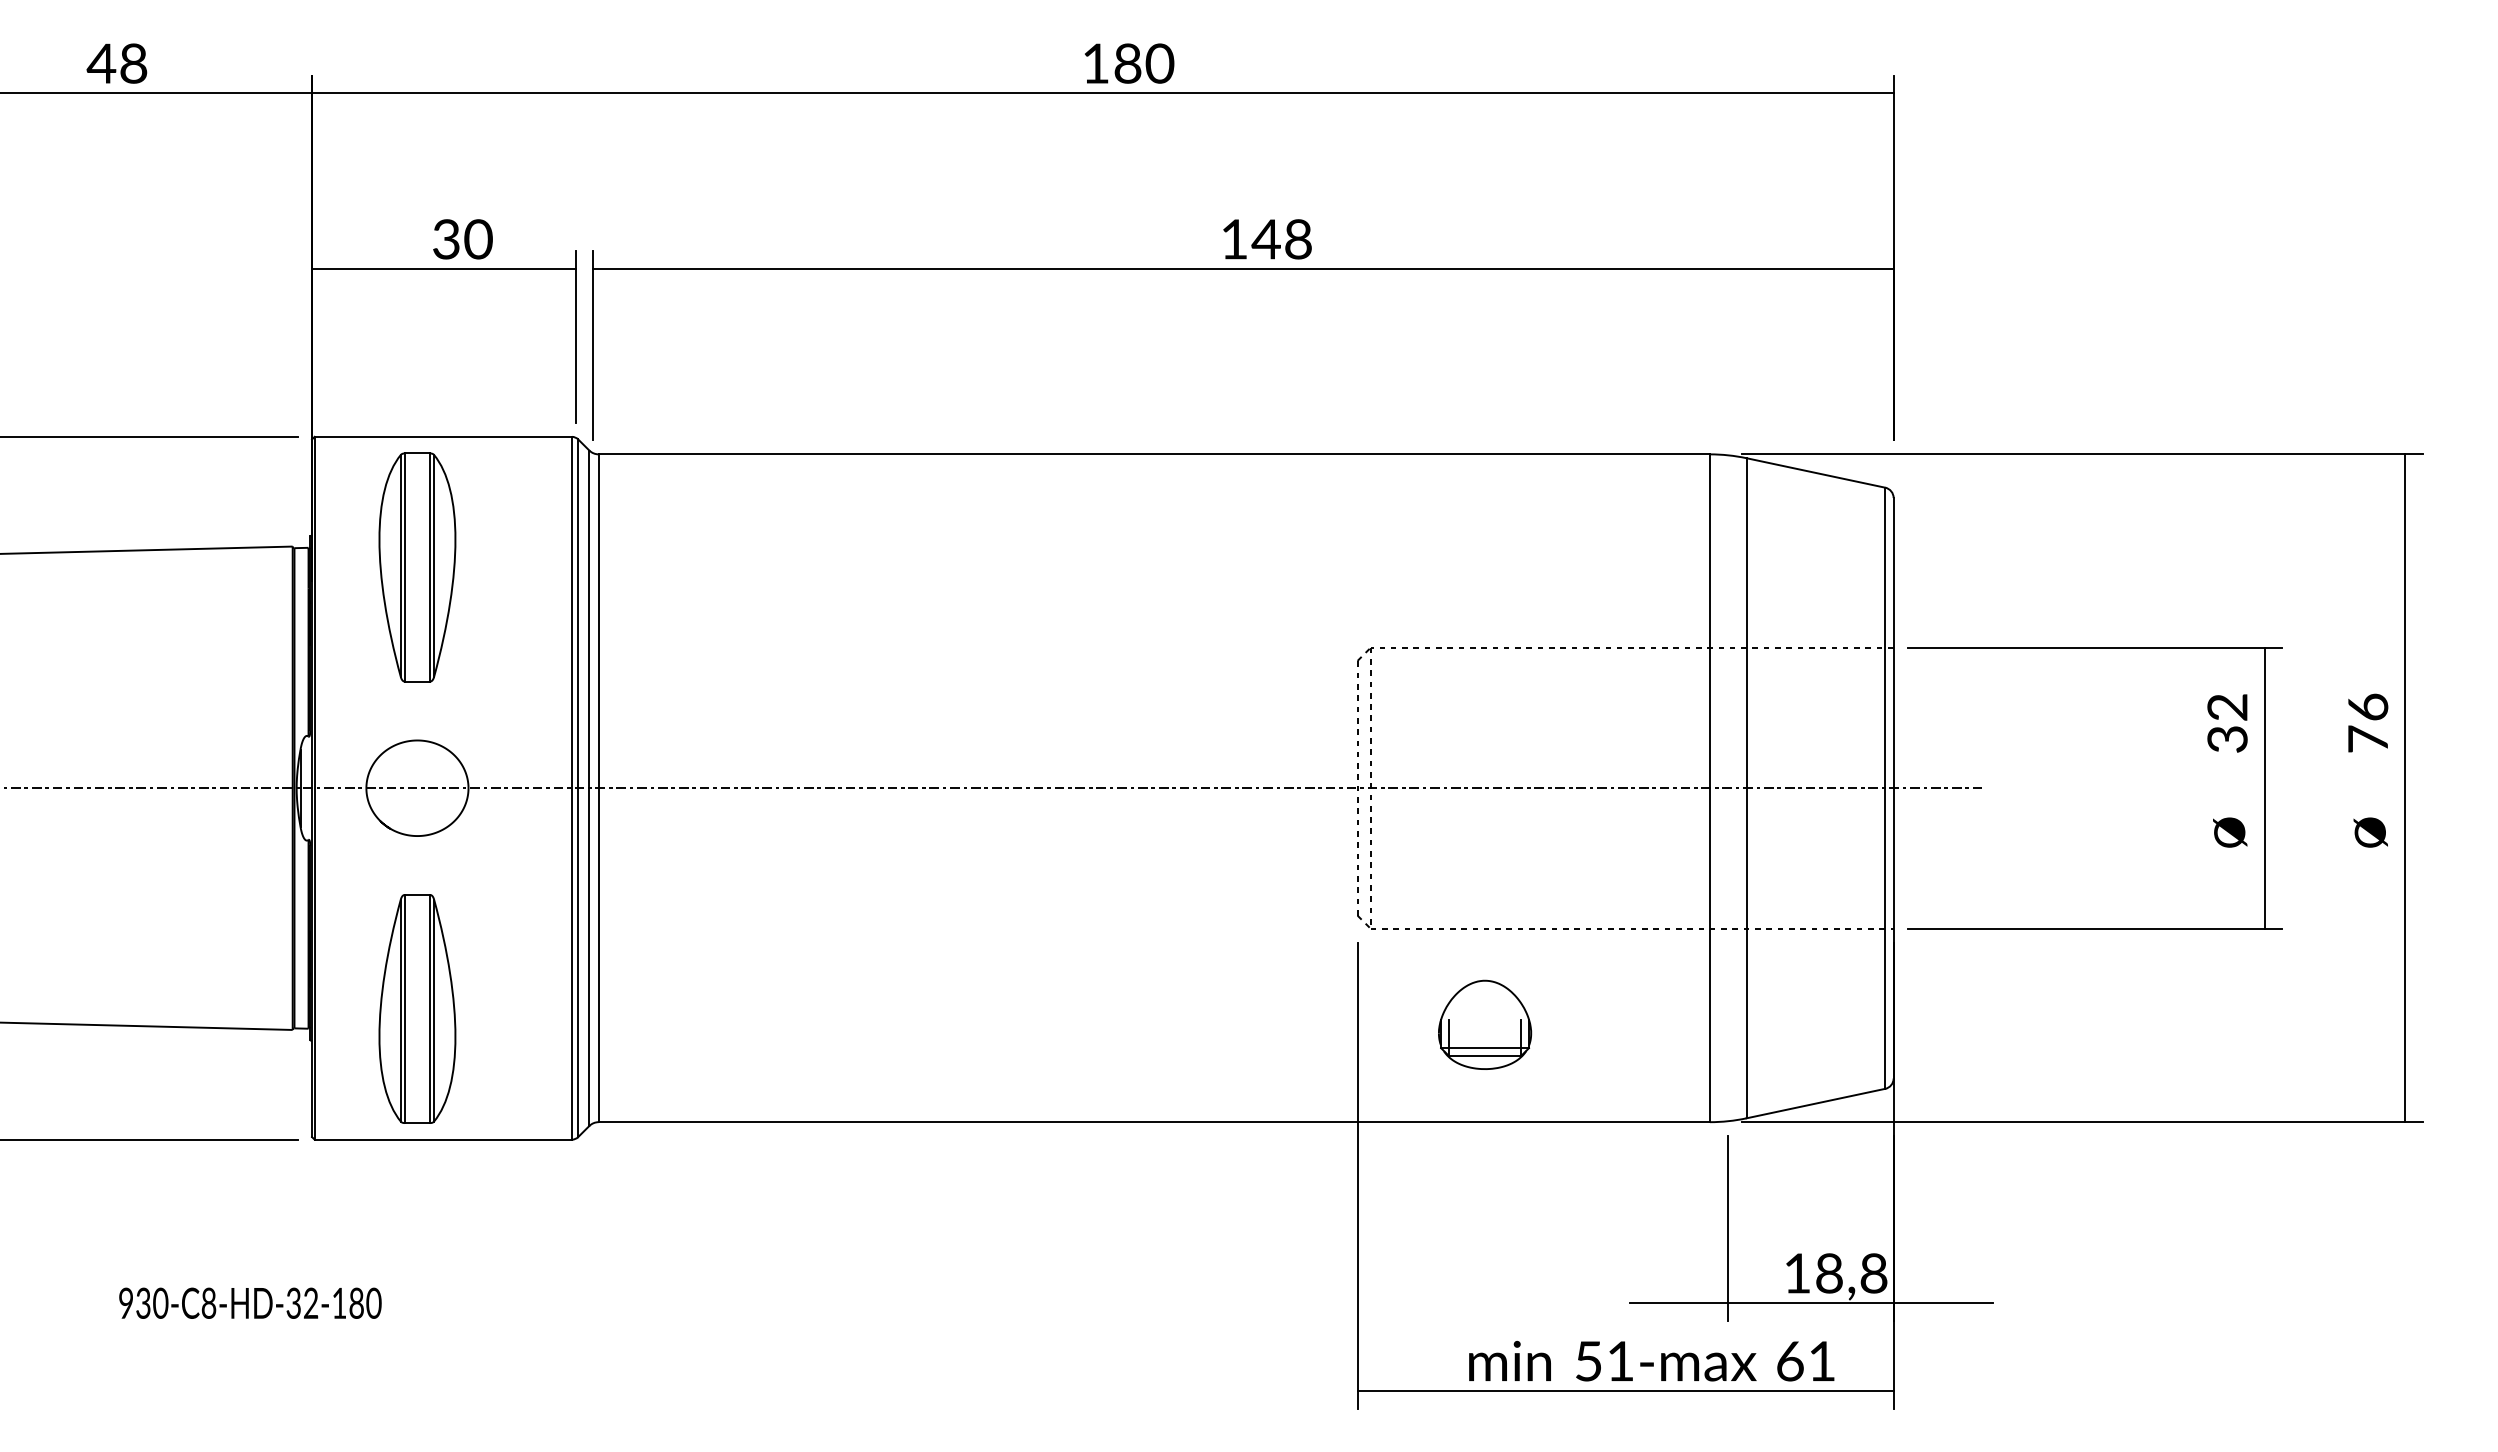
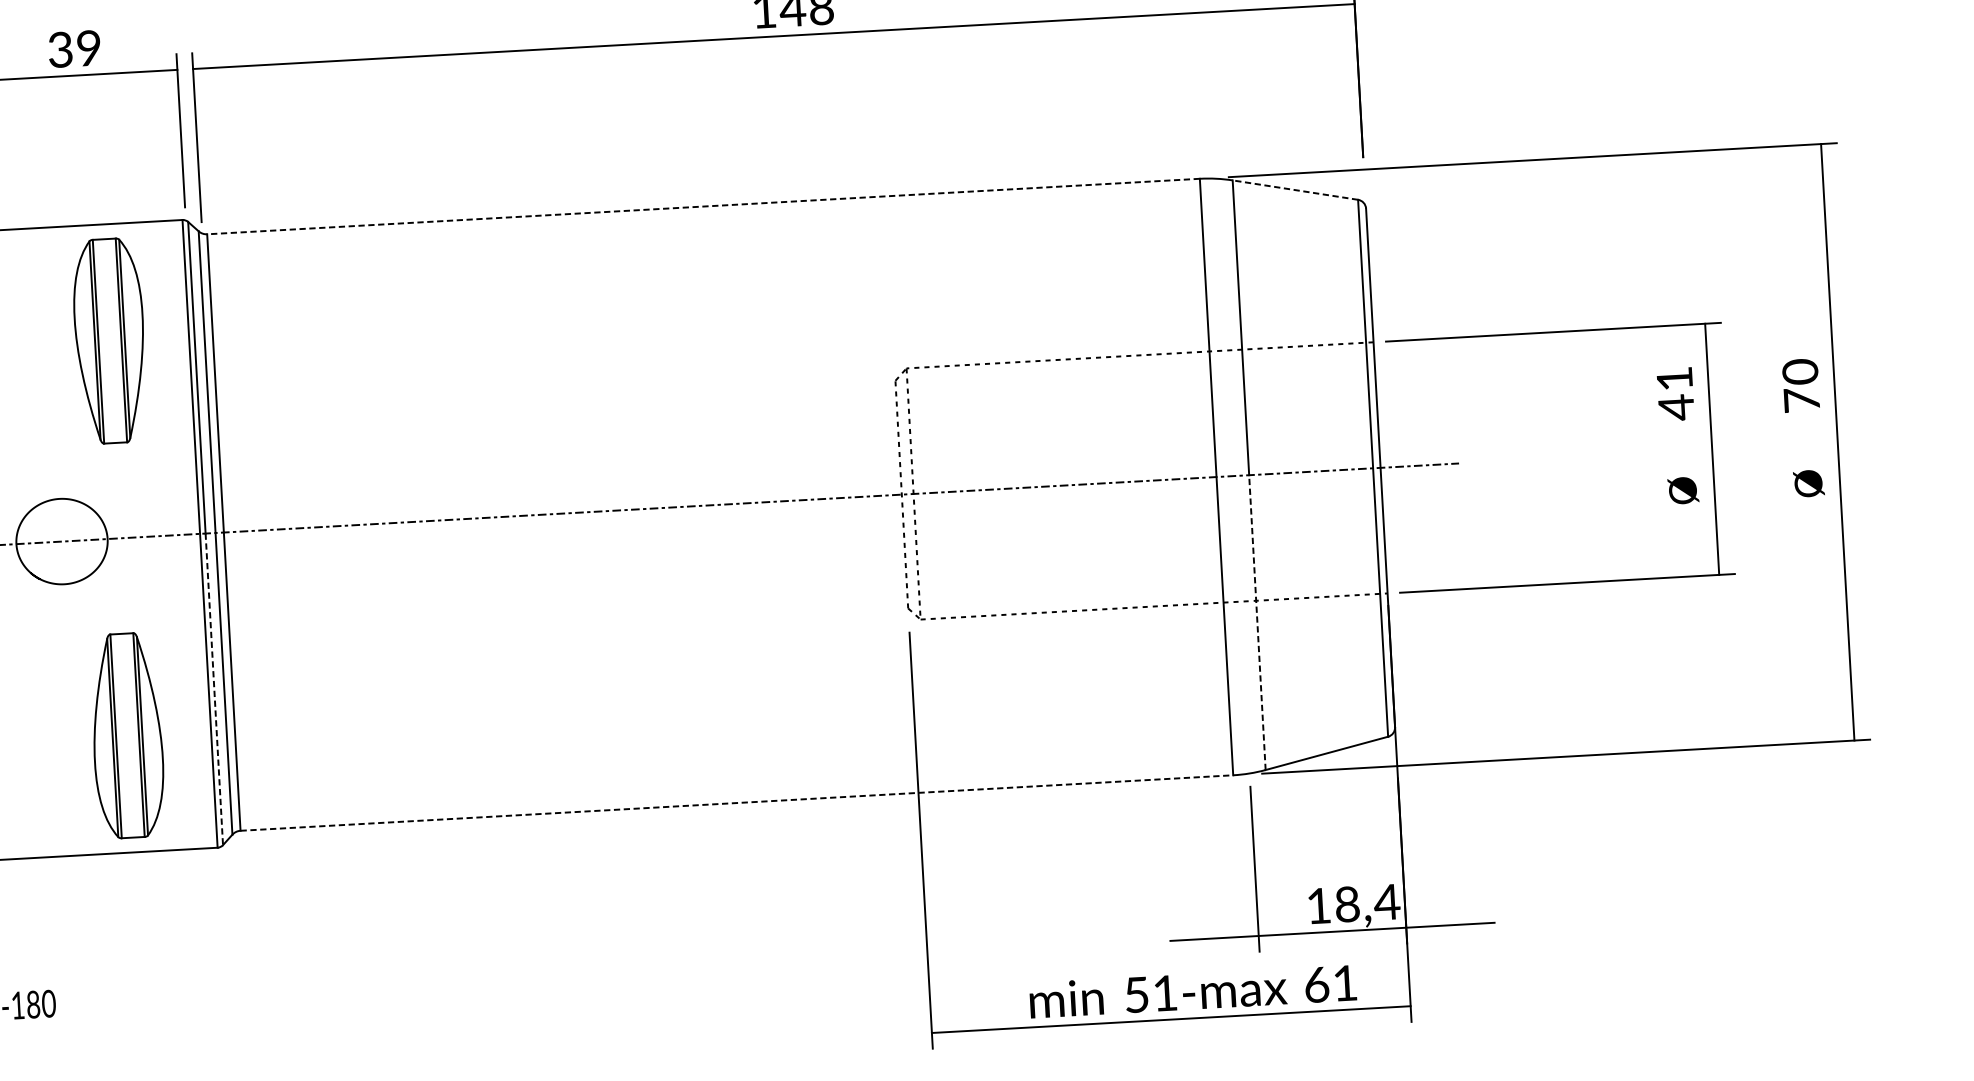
text: (478, 240) -> (89, 49), 30 -> 39
line: (1154, 454) -> (703, 206), solid -> dashed
line: (1815, 472) -> (1295, 189), solid -> dashed
part: (417, 567) -> (110, 341), moved
text: (2367, 707) -> (1799, 372), 76 -> 70
text: (2227, 724) -> (1675, 394), 32 -> 41
line: (1746, 952) -> (1257, 621), solid -> dashed
line: (578, 963) -> (214, 690), solid -> dashed
part: (417, 1008) -> (127, 735), moved
part: (1485, 1024) -> (1027, 699), removed
line: (1154, 1122) -> (737, 803), solid -> dashed
text: (1873, 1273) -> (1386, 902), 18,8 -> 18,4

